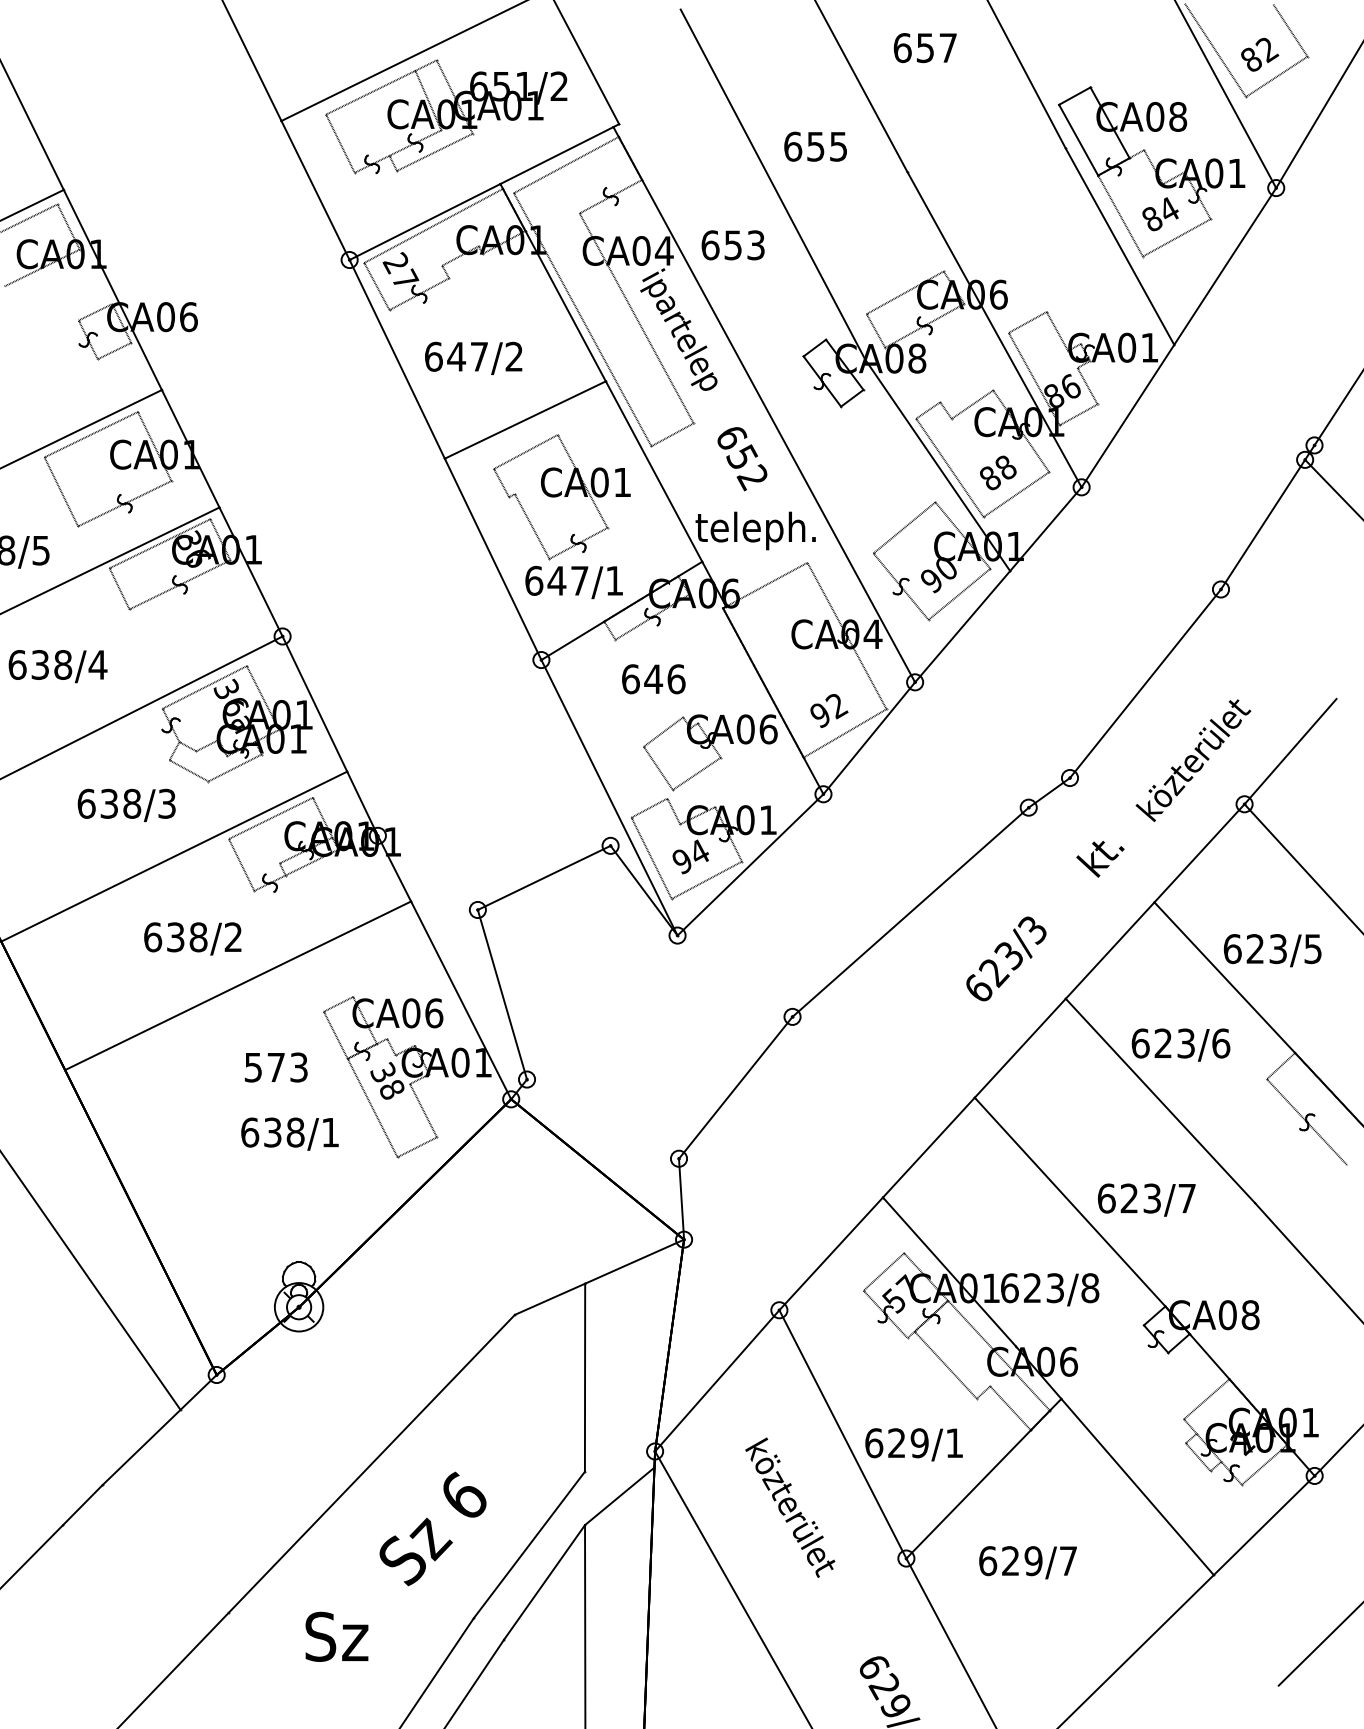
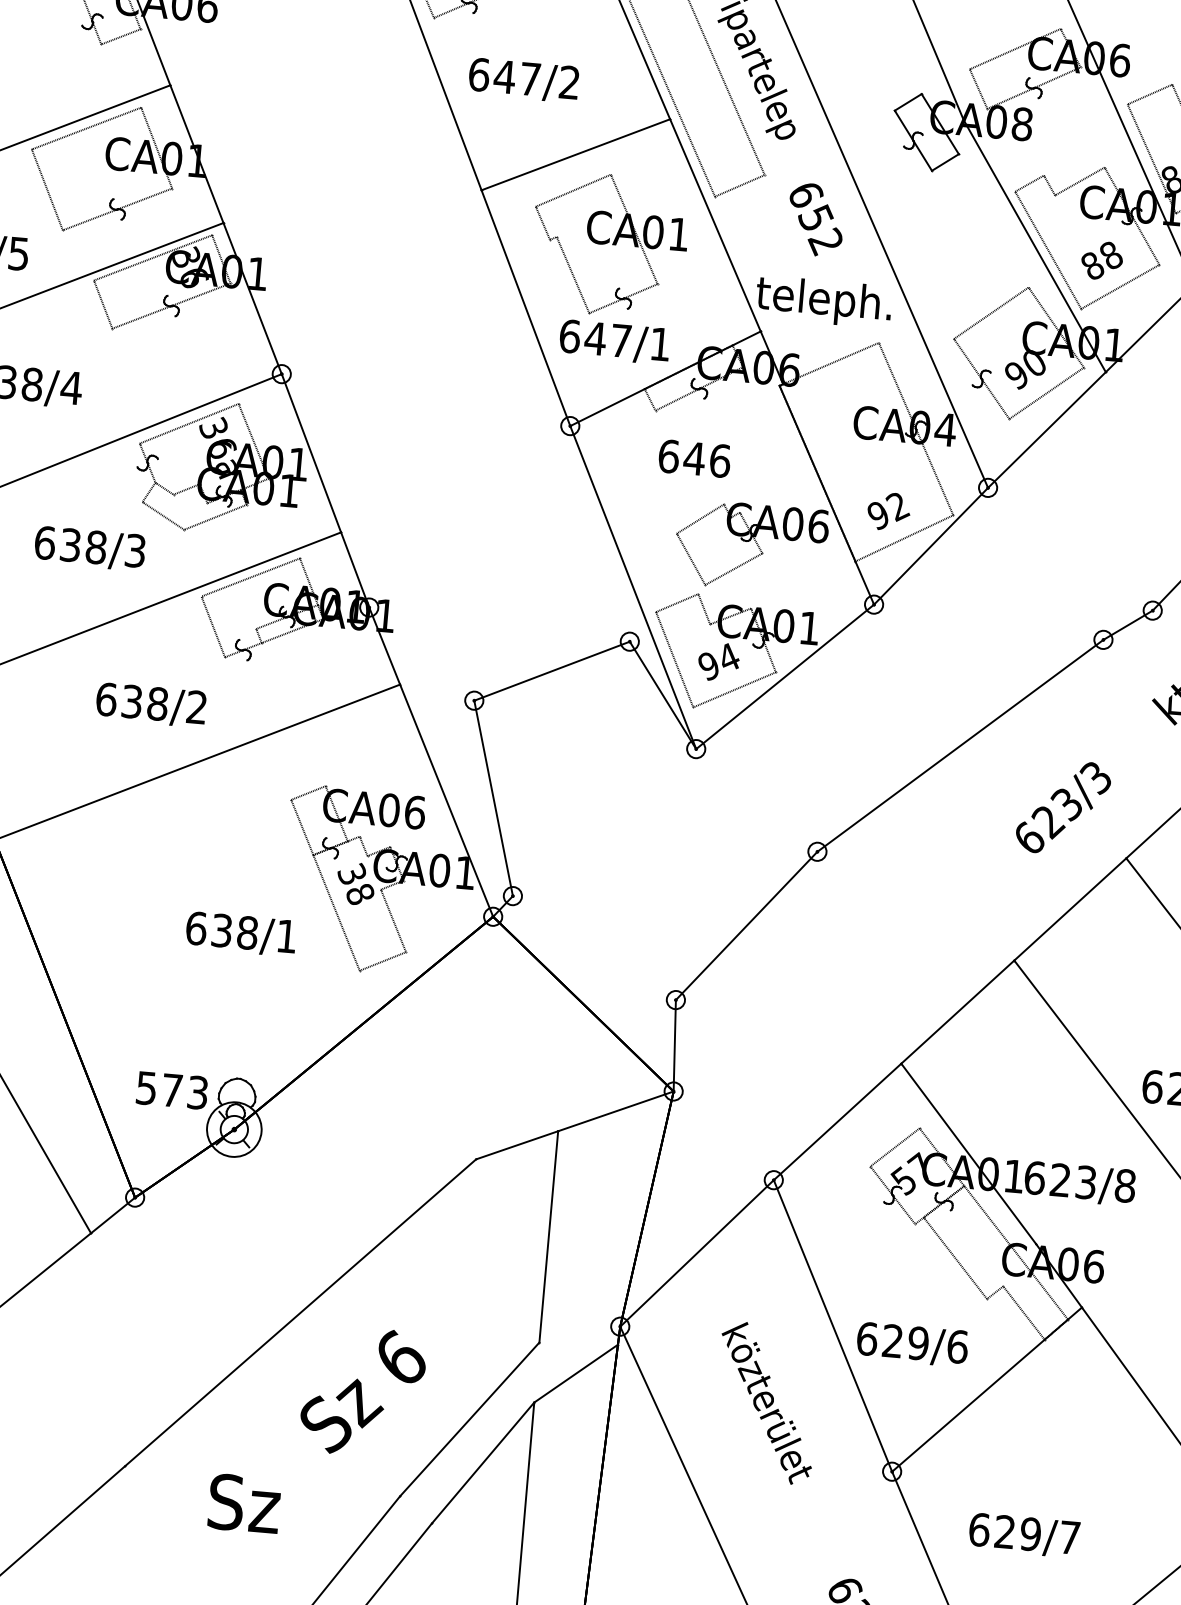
text: (276, 1067) -> (172, 1090), moved
text: (954, 1443) -> (957, 1347), 629/1 -> 629/6
text: (1027, 1562) -> (1023, 1535), moved

